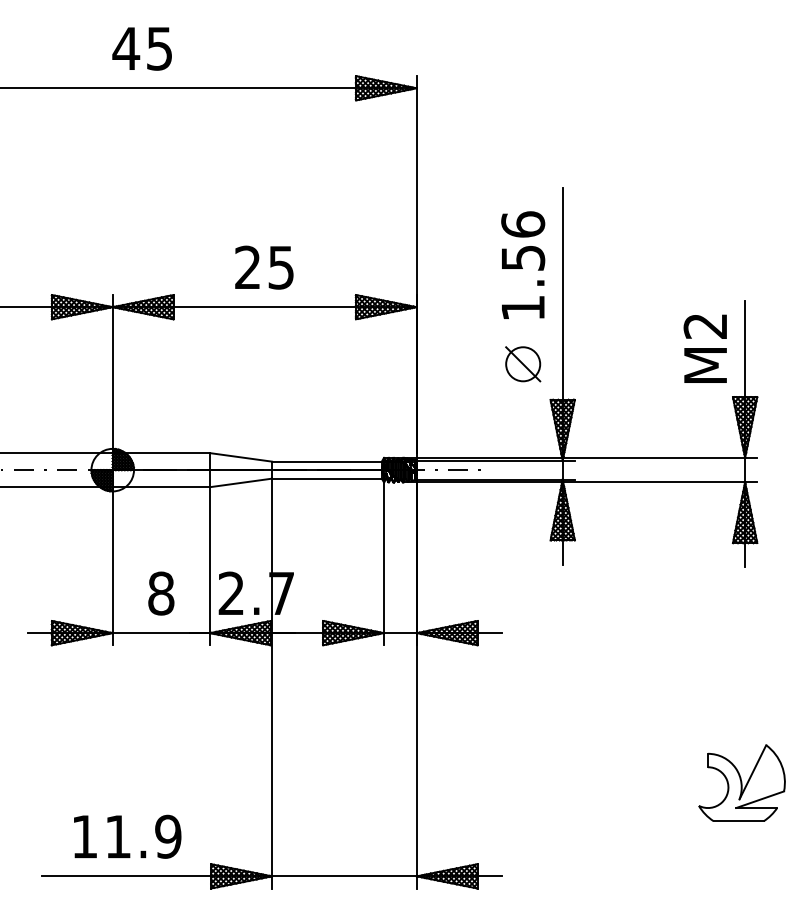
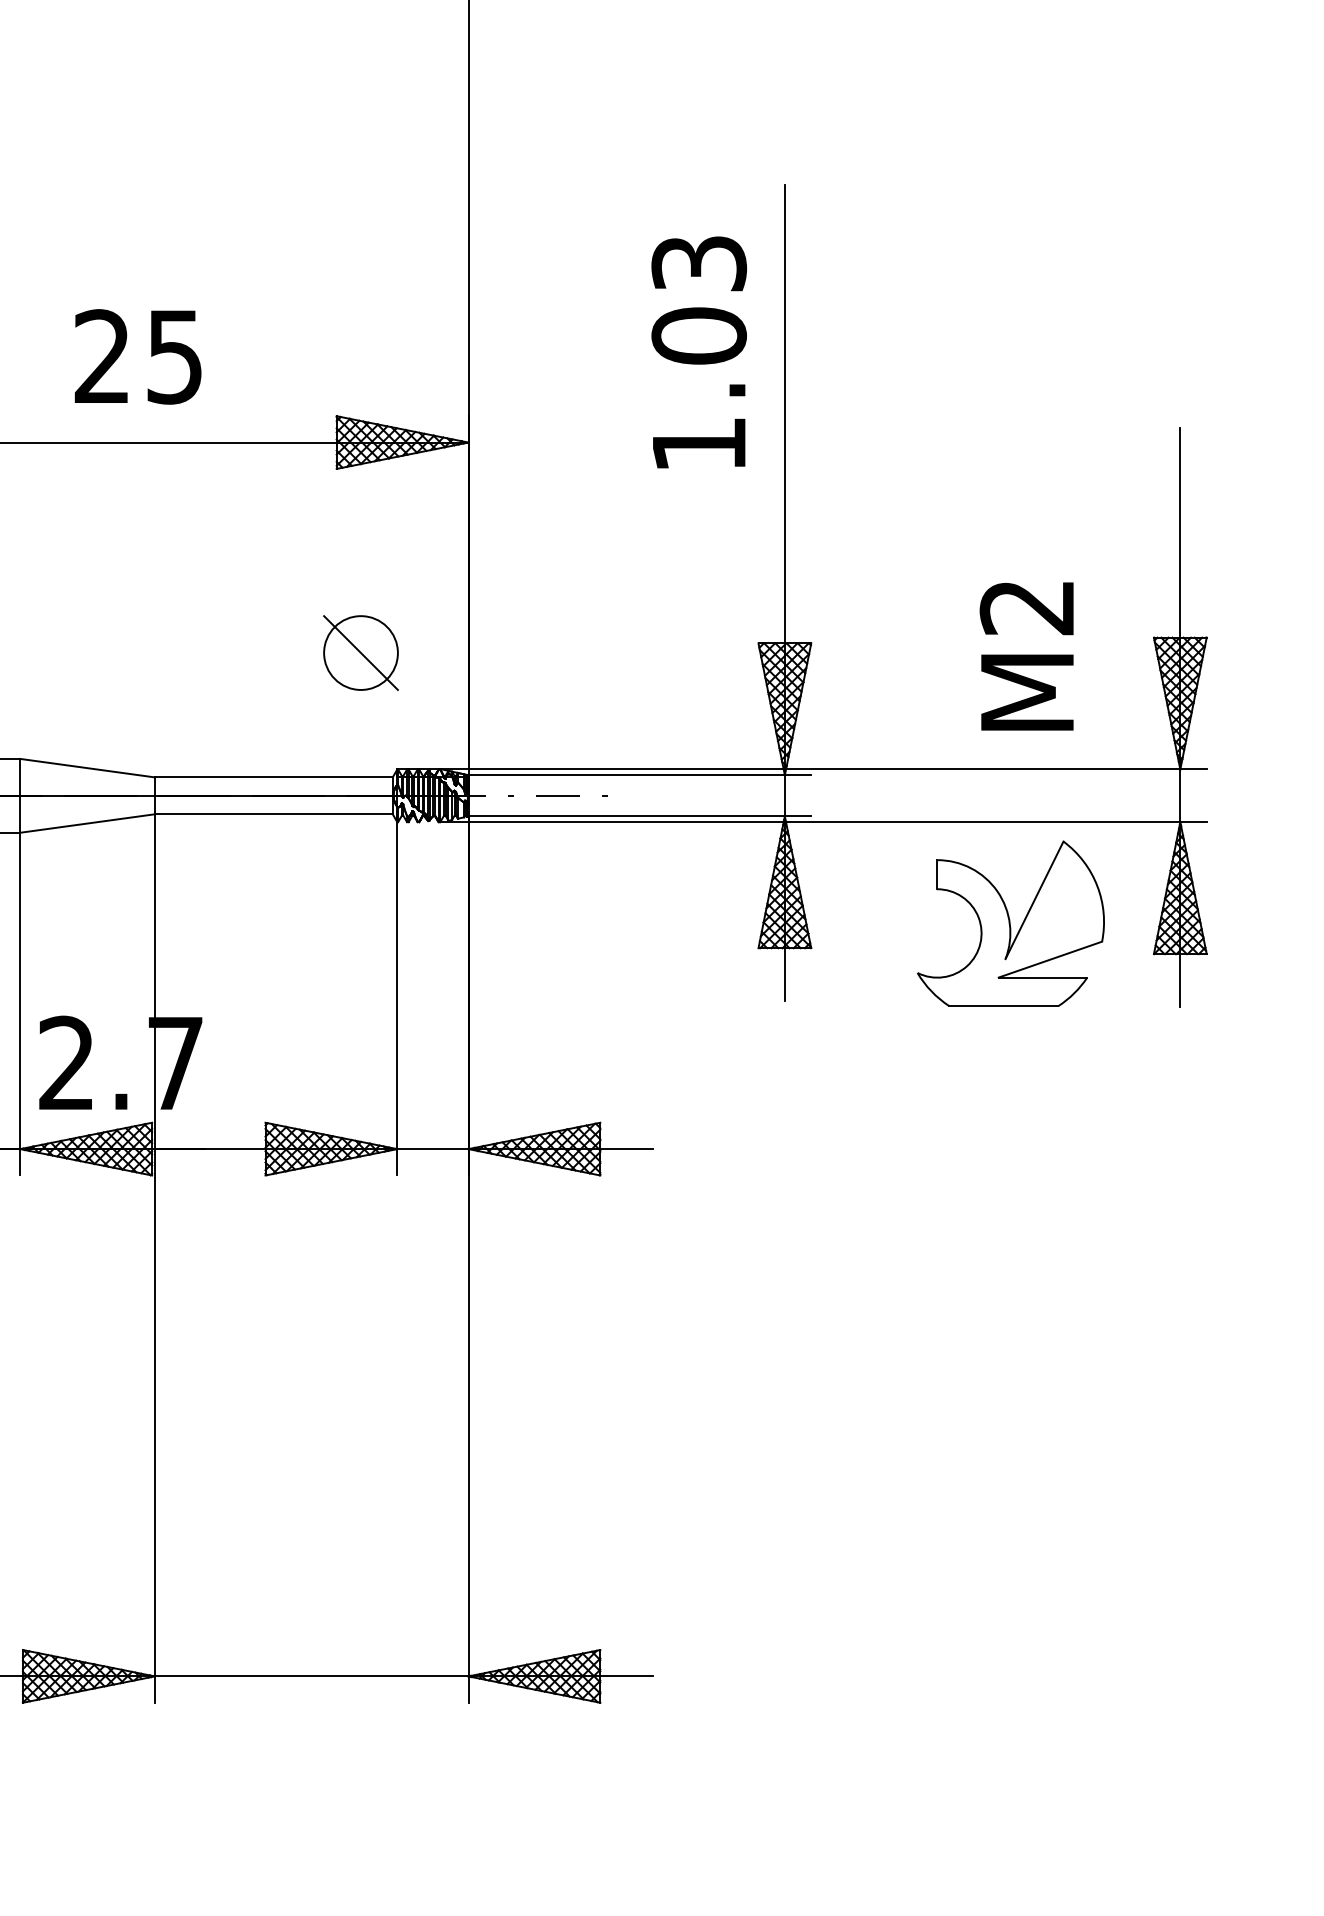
text: (523, 241) -> (699, 300), 1.56 -> 1.03
text: (704, 348) -> (1025, 655), moved
part: (523, 364) -> (361, 653), moved
part: (741, 782) -> (1009, 922), moved

